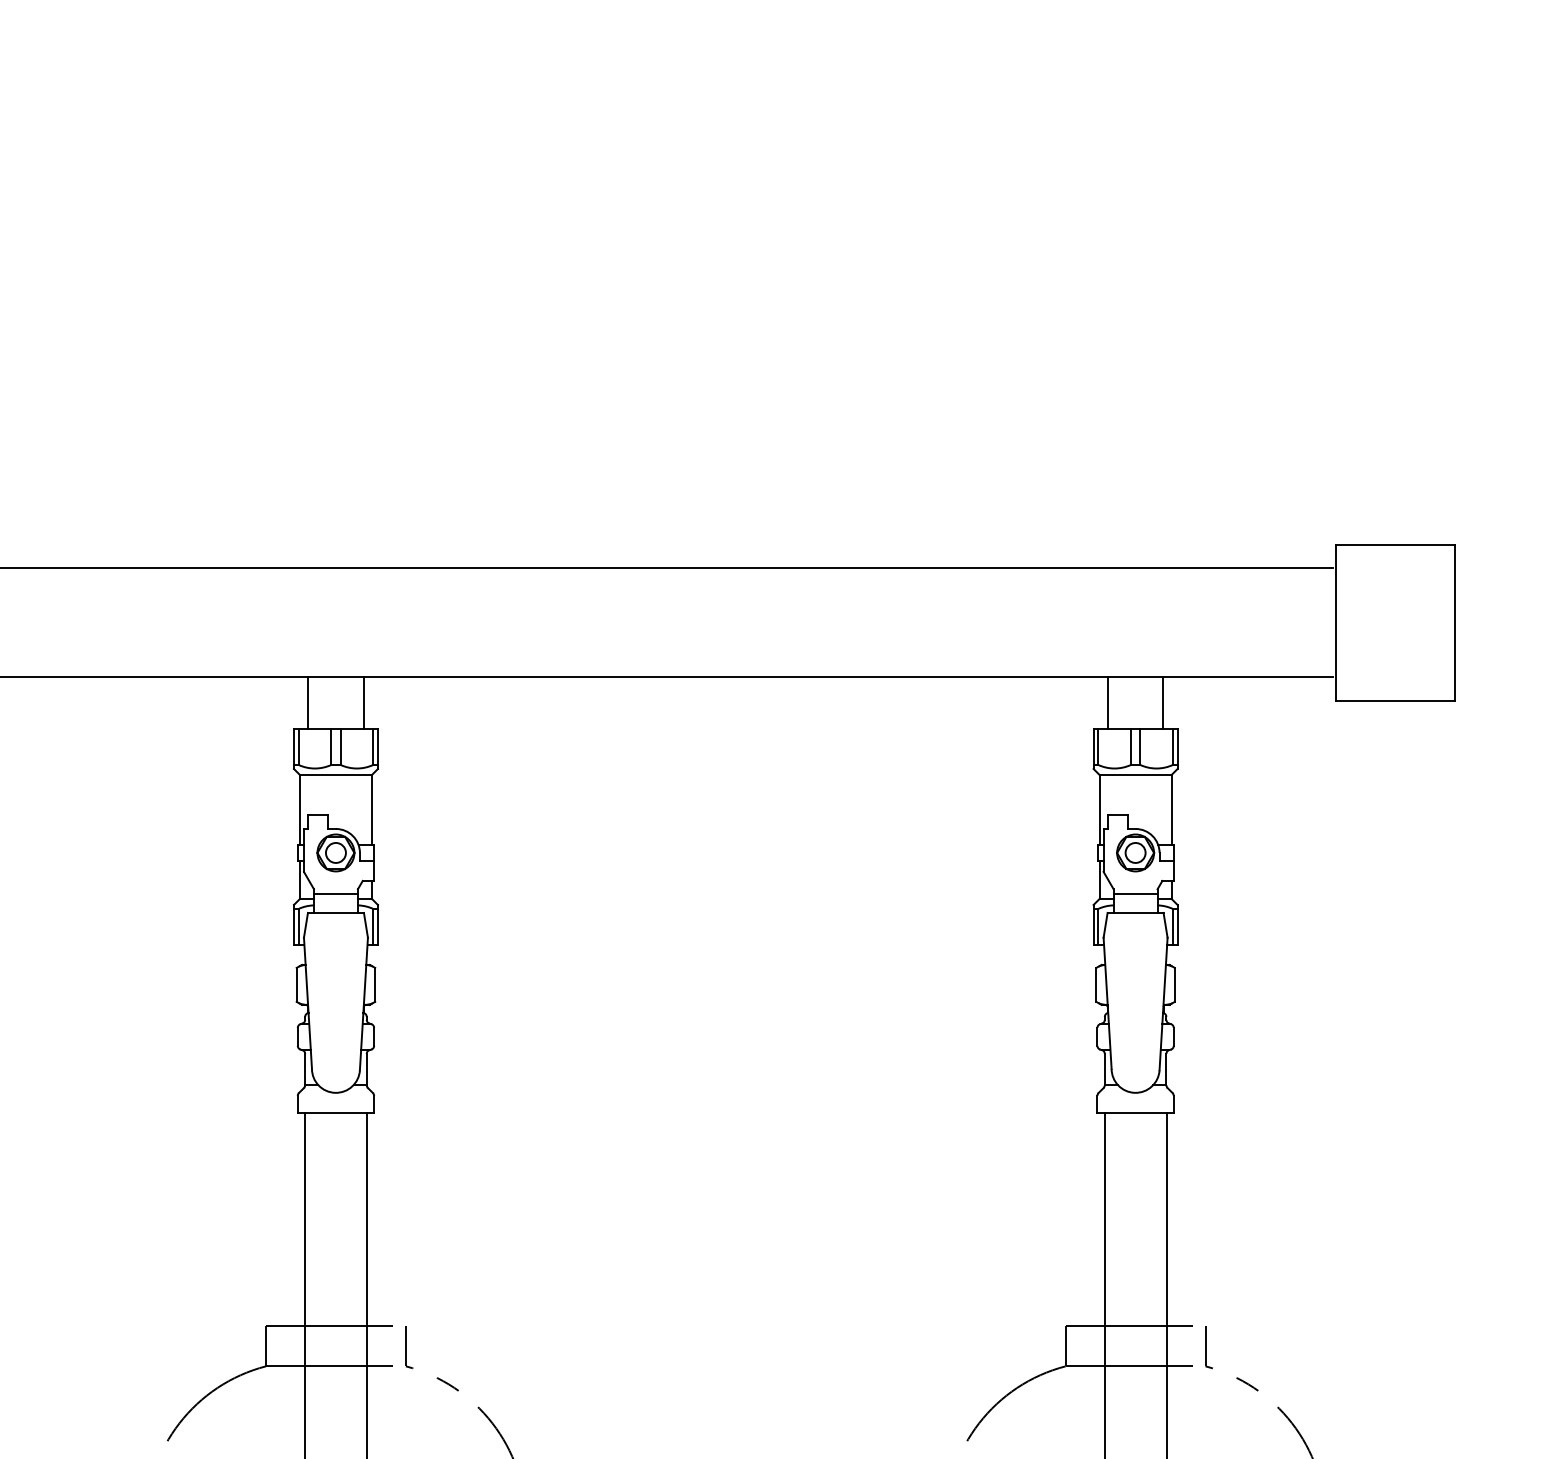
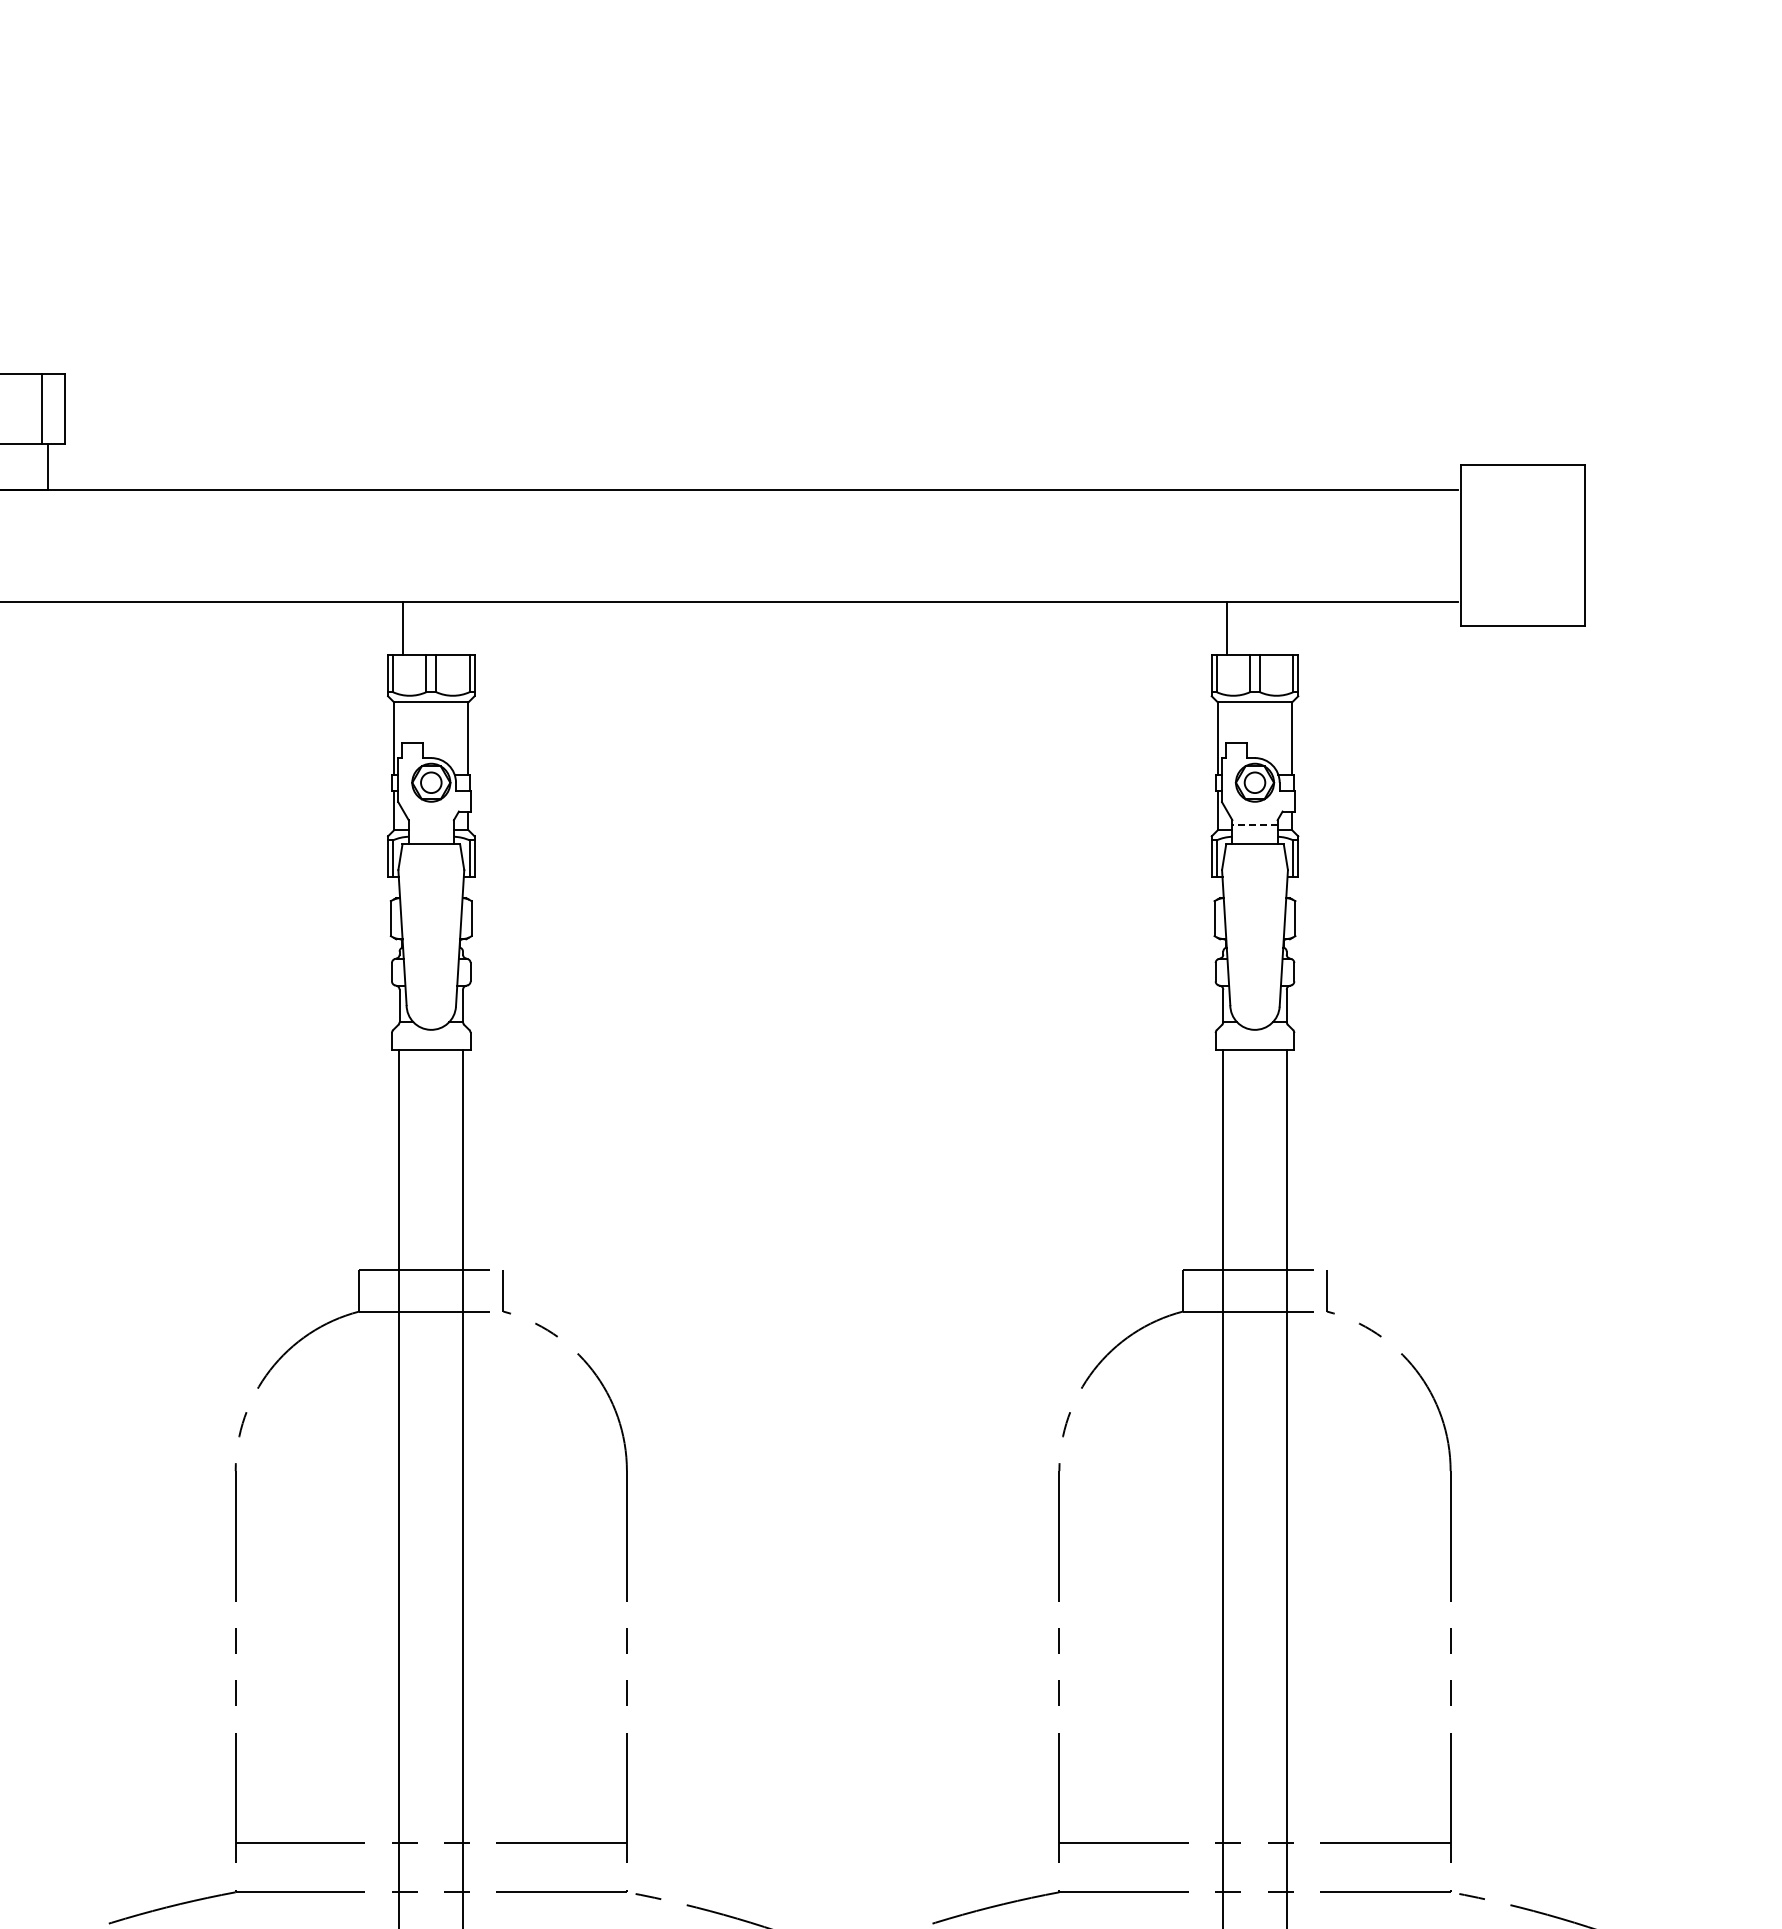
line: (363, 703) -> (459, 628), removed
line: (1163, 703) -> (1283, 628), removed
line: (335, 893) -> (430, 824), removed
line: (1136, 893) -> (1255, 824), solid -> dashed

